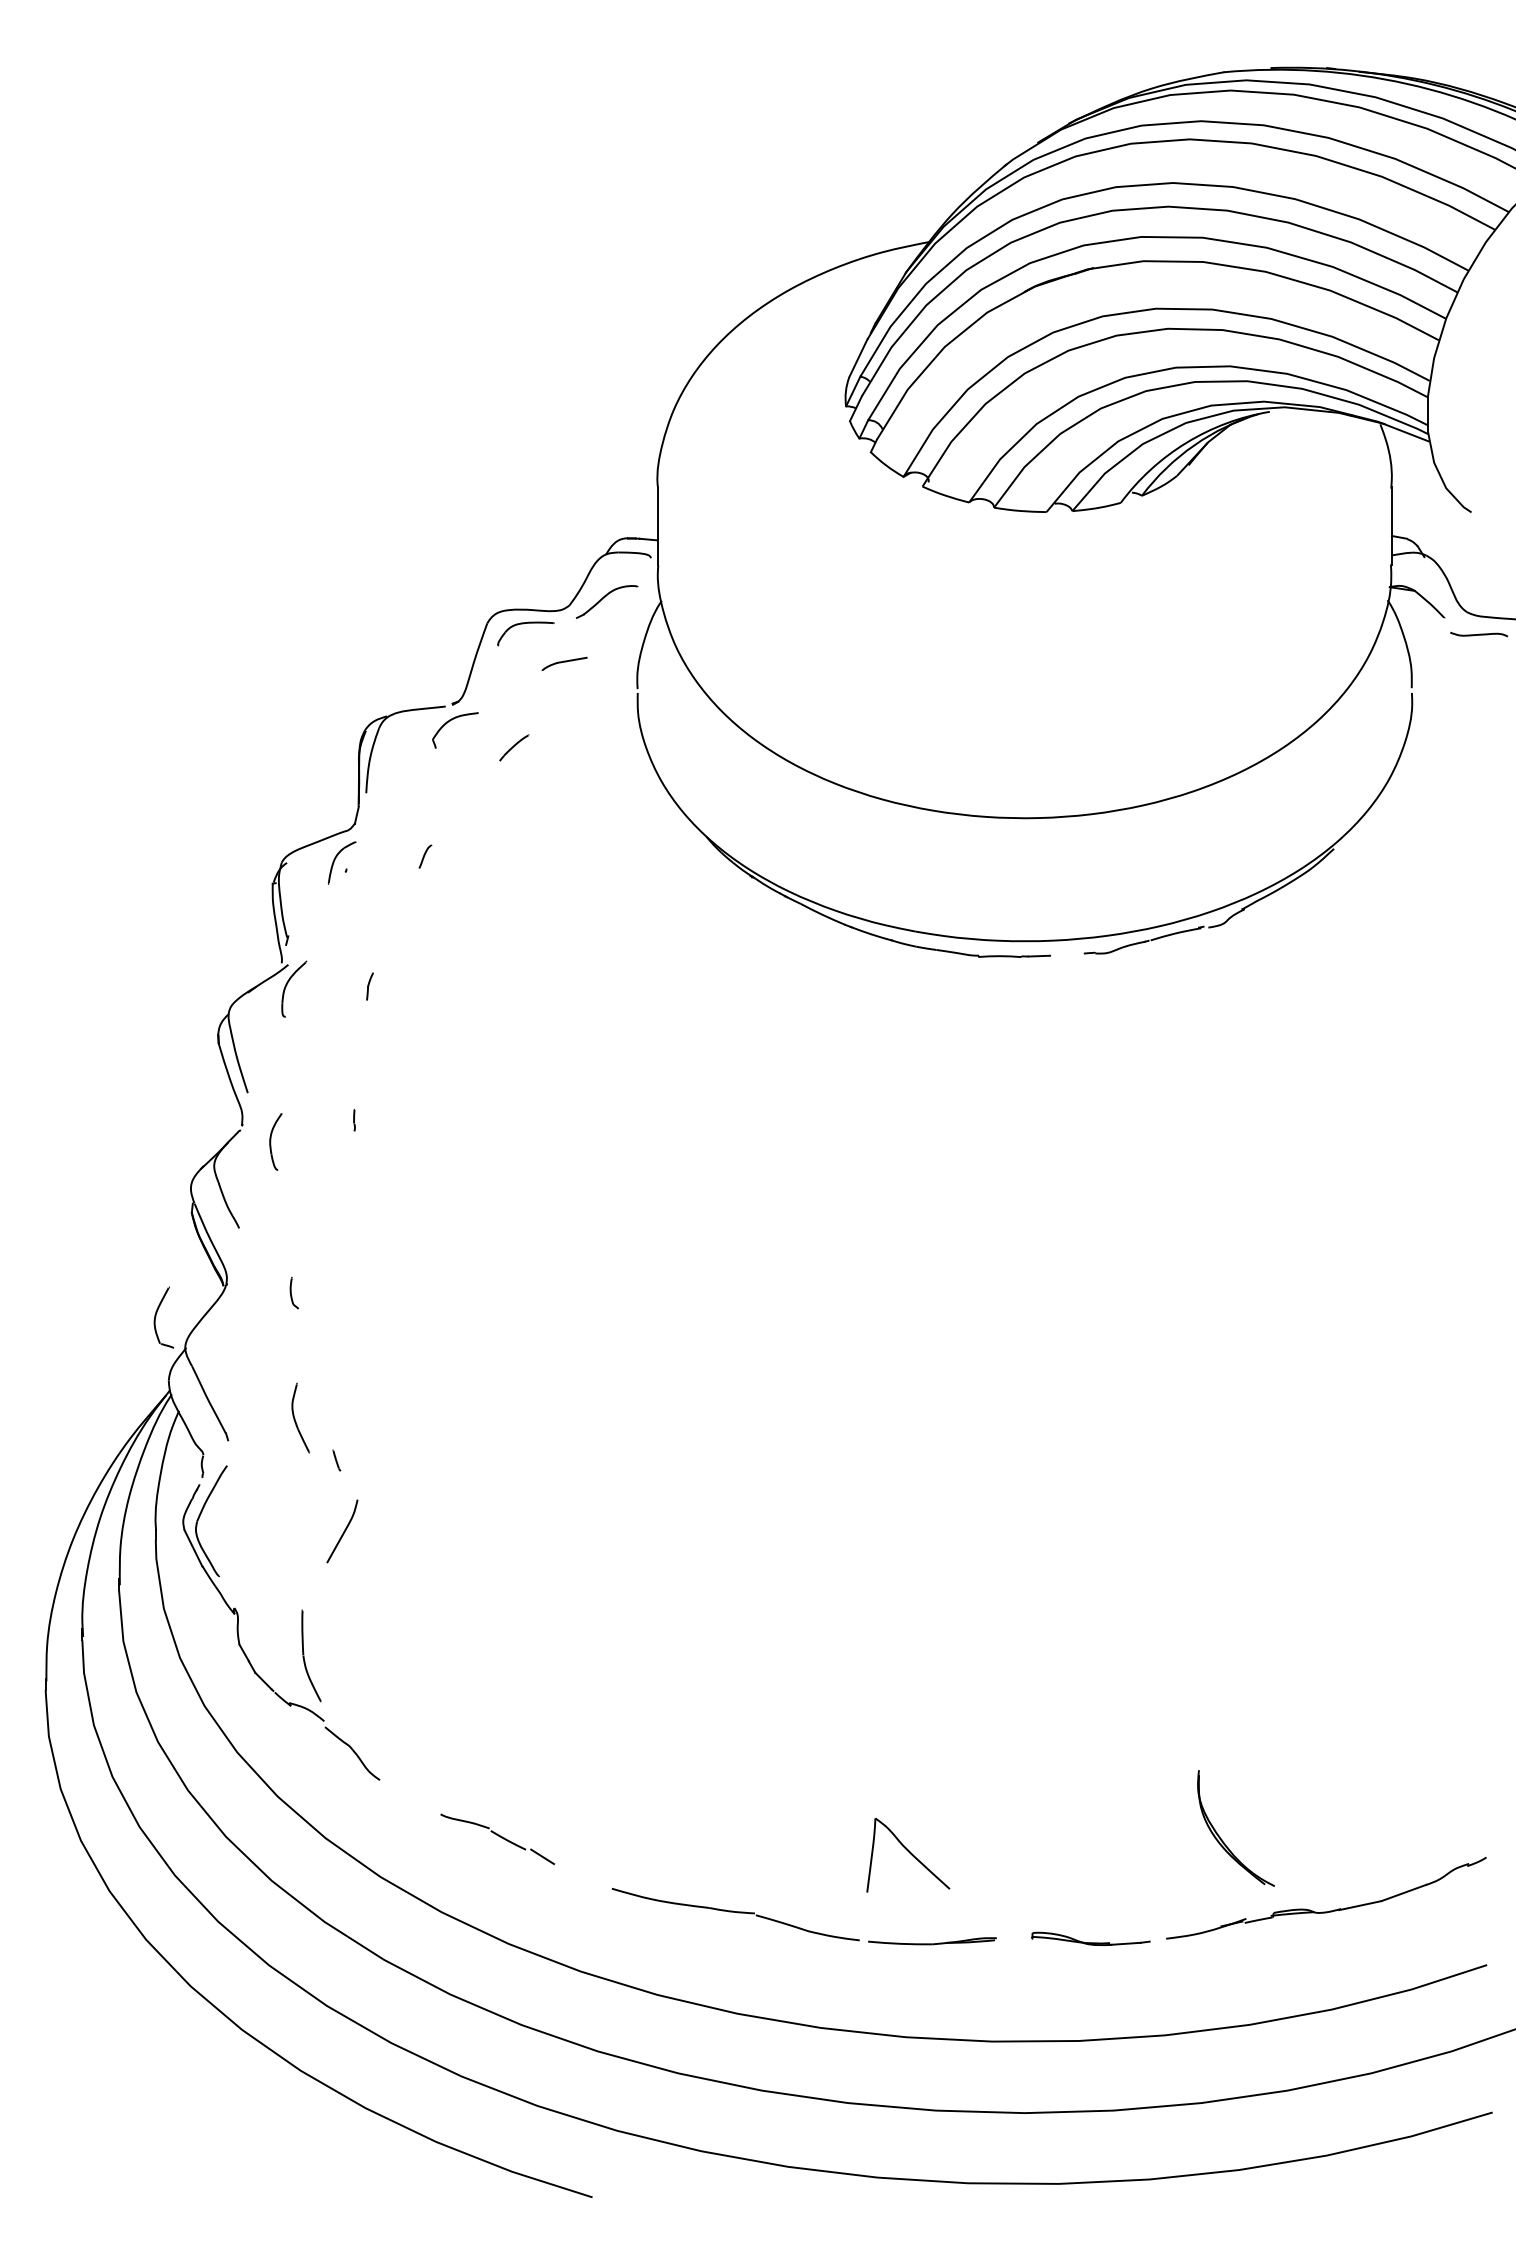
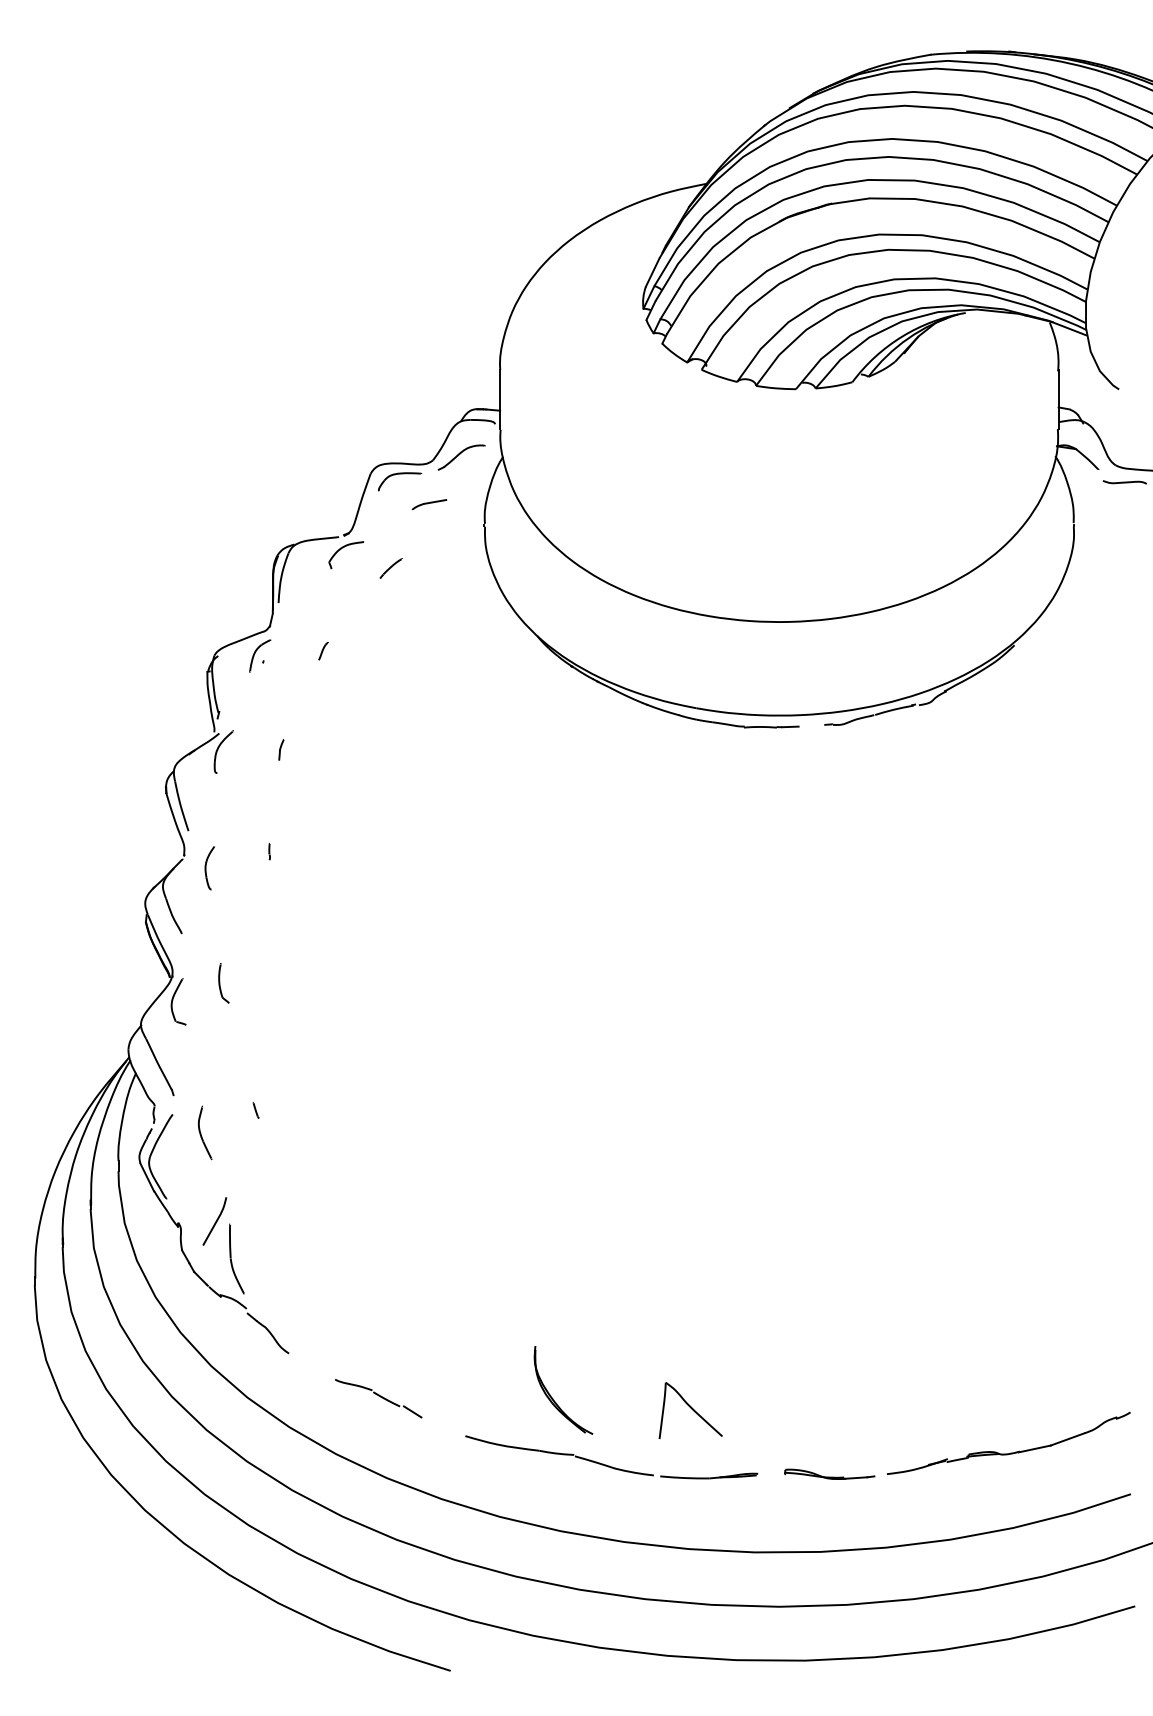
part: (294, 1292) -> (224, 982), size x1.67
part: (156, 1316) -> (173, 1000), moved
part: (300, 1417) -> (204, 1132), moved
curve: (343, 1531) -> (215, 1221), moved
part: (1220, 1836) -> (551, 1396), moved

